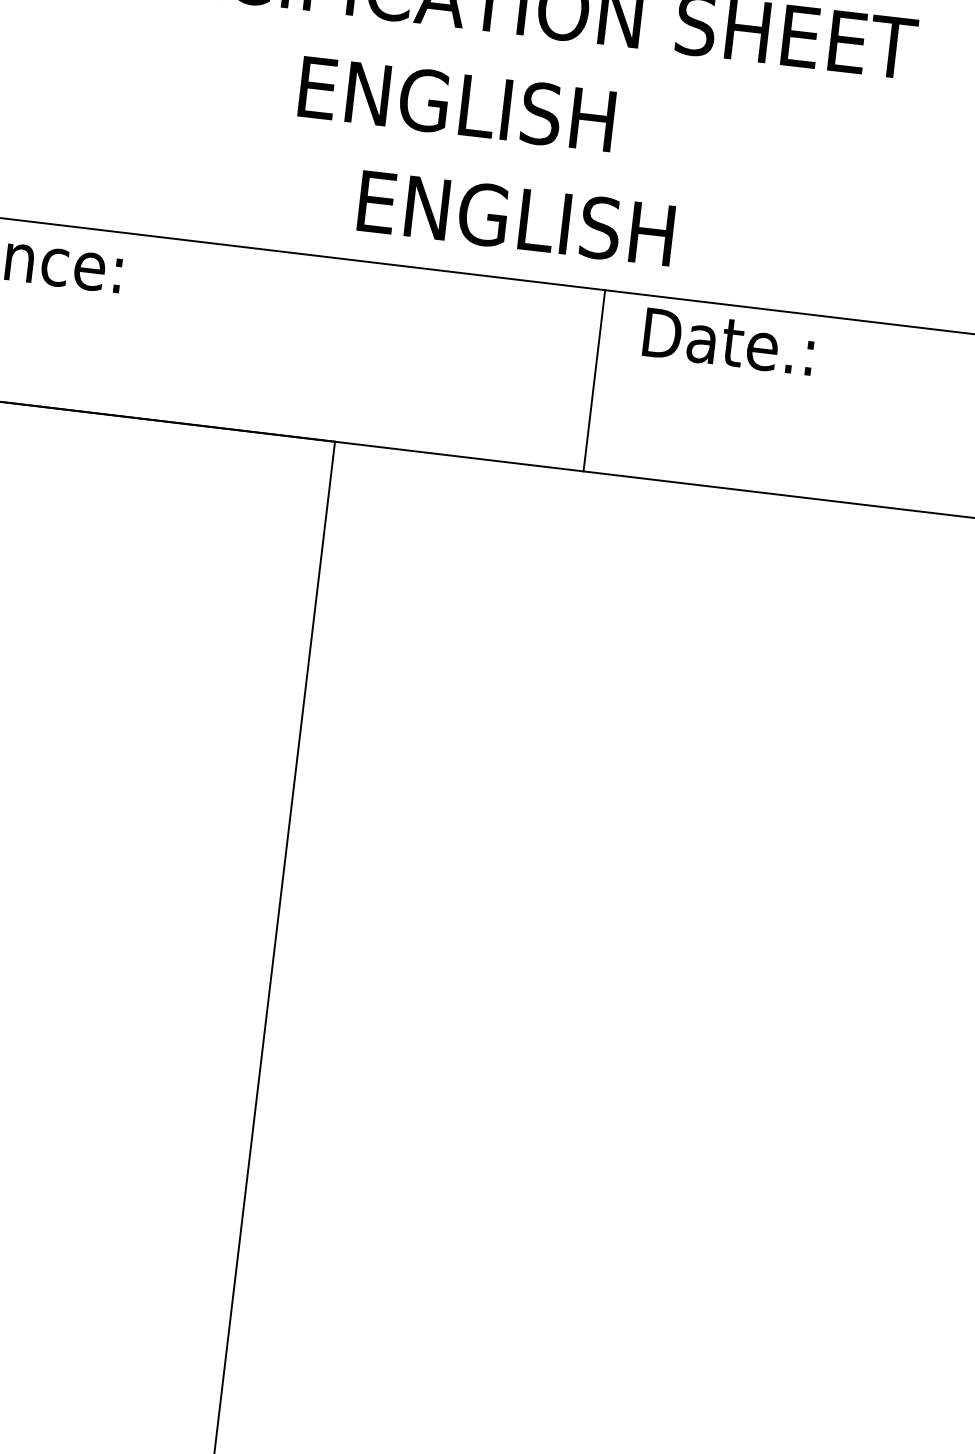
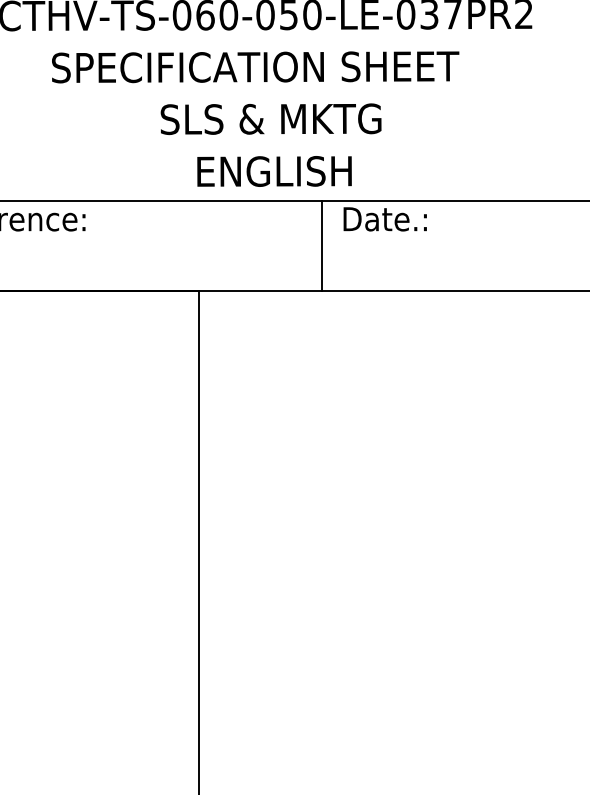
text: (520, 112) -> (270, 119), ENGLISH -> SLS & MKTG

